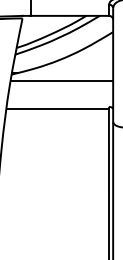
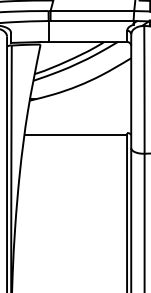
line: (61, 80) -> (79, 106), removed

